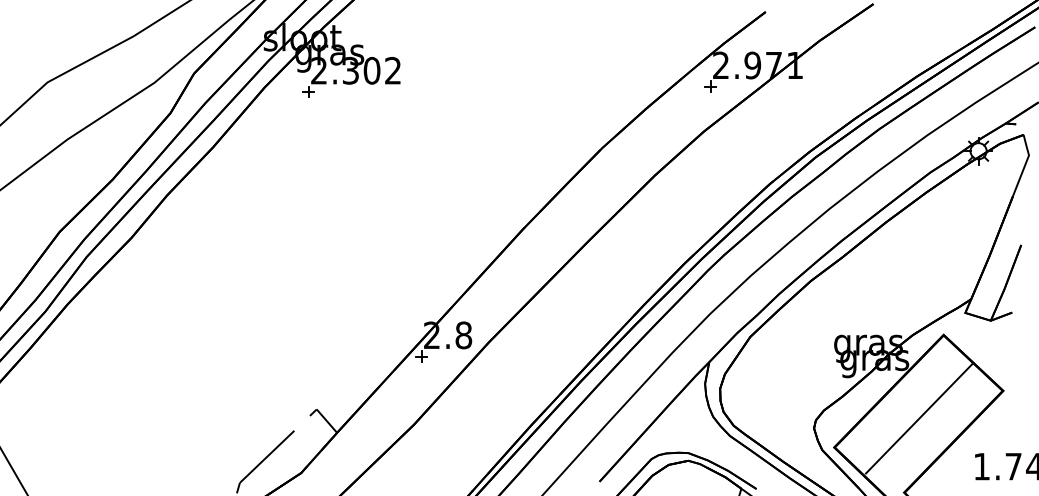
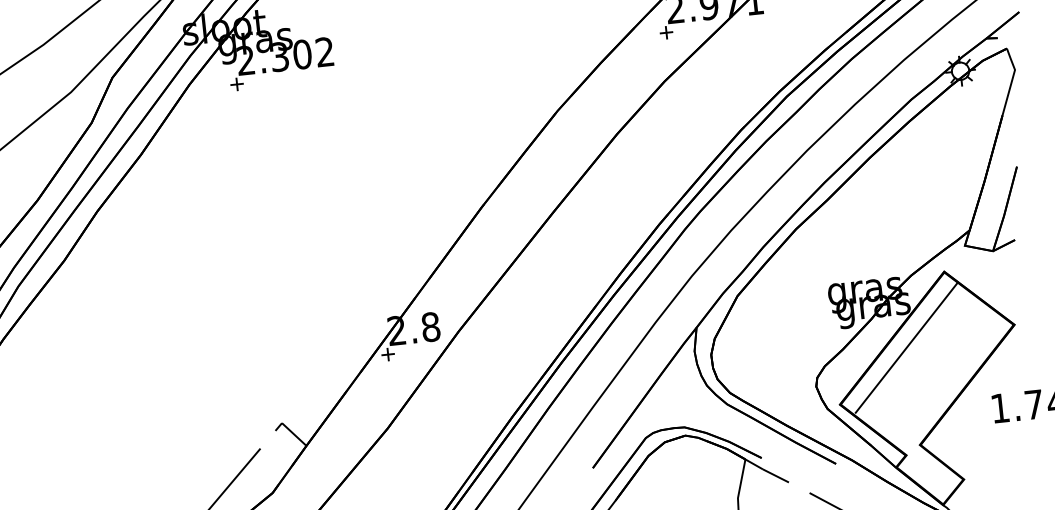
line: (918, 418) -> (905, 347), moved

